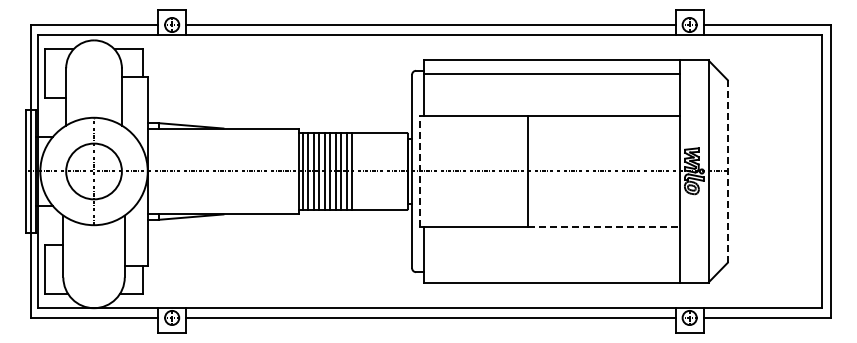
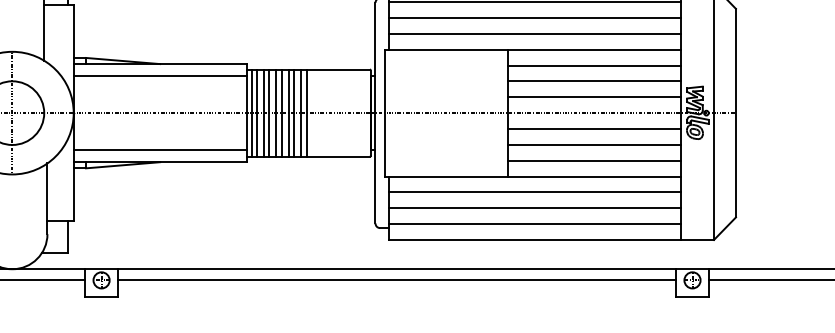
line: (551, 88) -> (534, 18), added
line: (551, 102) -> (534, 34), added
line: (603, 129) -> (594, 65), added
line: (223, 139) -> (160, 76), added
line: (603, 143) -> (594, 81), added
line: (603, 157) -> (594, 97), added
line: (420, 171) -> (385, 113), dashed -> solid
line: (727, 171) -> (735, 113), dashed -> solid
line: (603, 185) -> (594, 129), added
line: (603, 199) -> (594, 145), added
line: (223, 203) -> (160, 149), added
line: (603, 213) -> (594, 161), added
line: (603, 227) -> (594, 177), dashed -> solid
line: (551, 240) -> (534, 191), added
line: (551, 254) -> (534, 207), added
line: (551, 268) -> (534, 223), added

